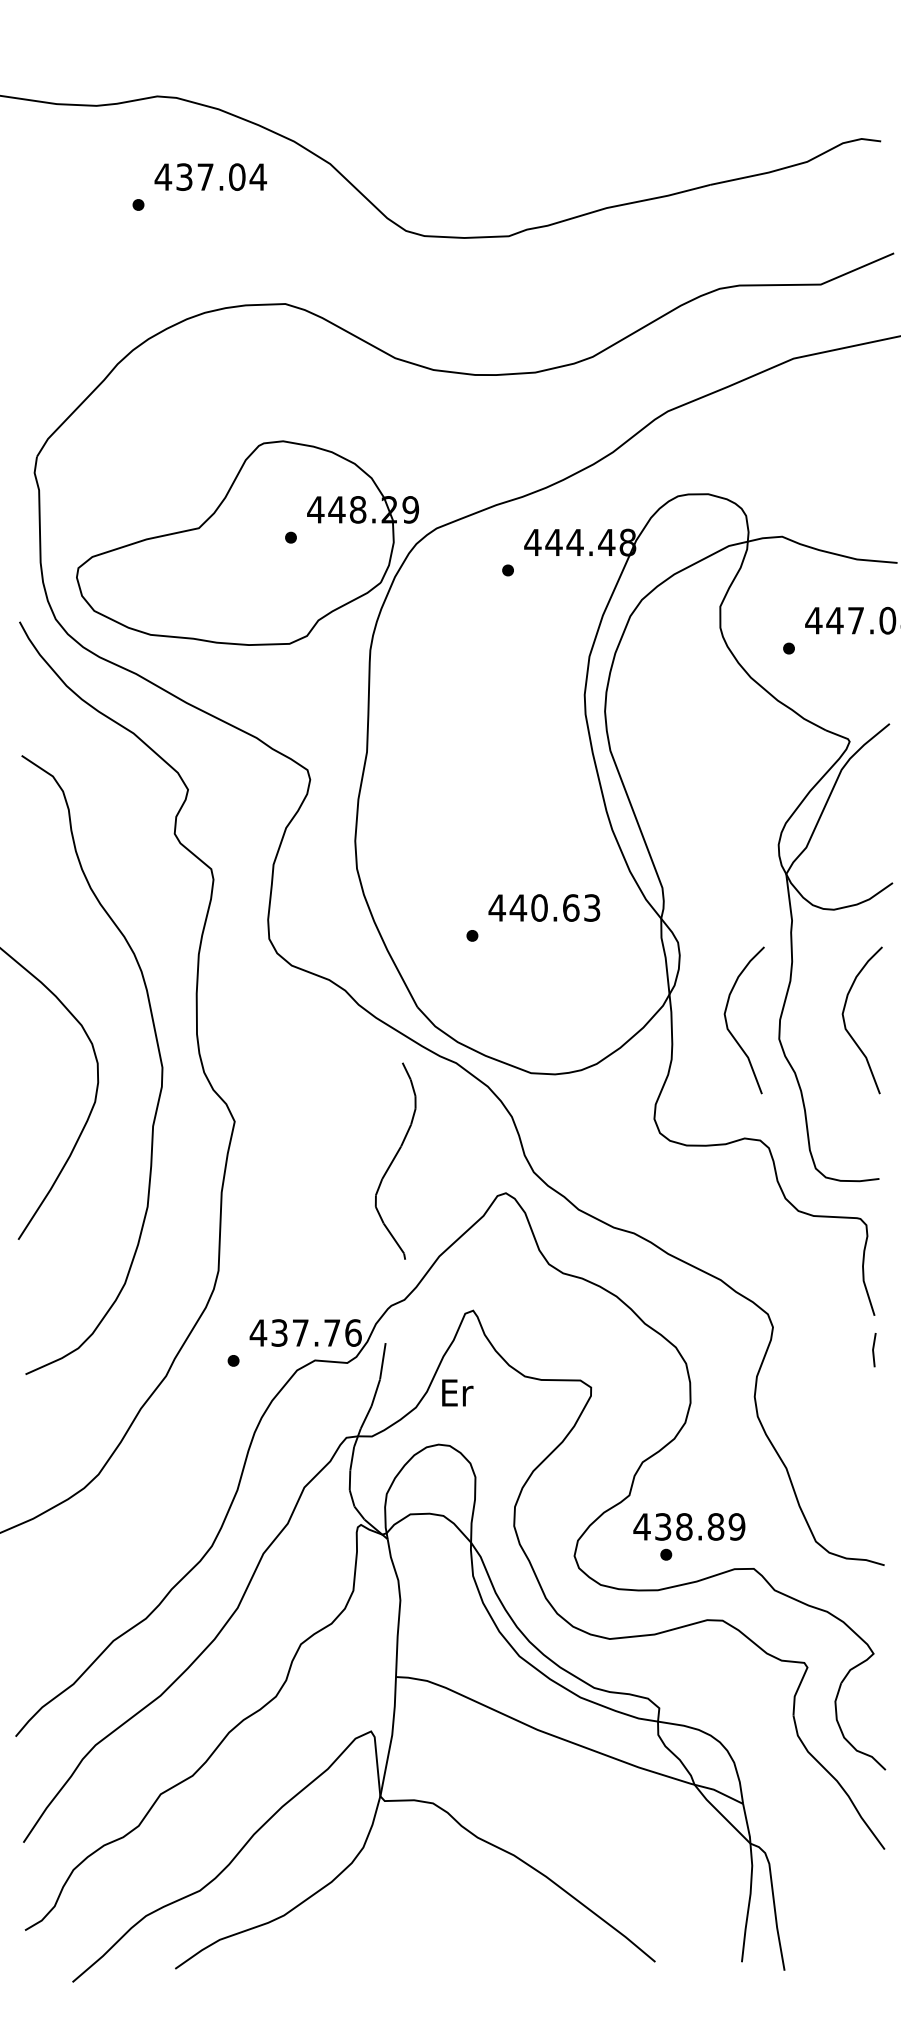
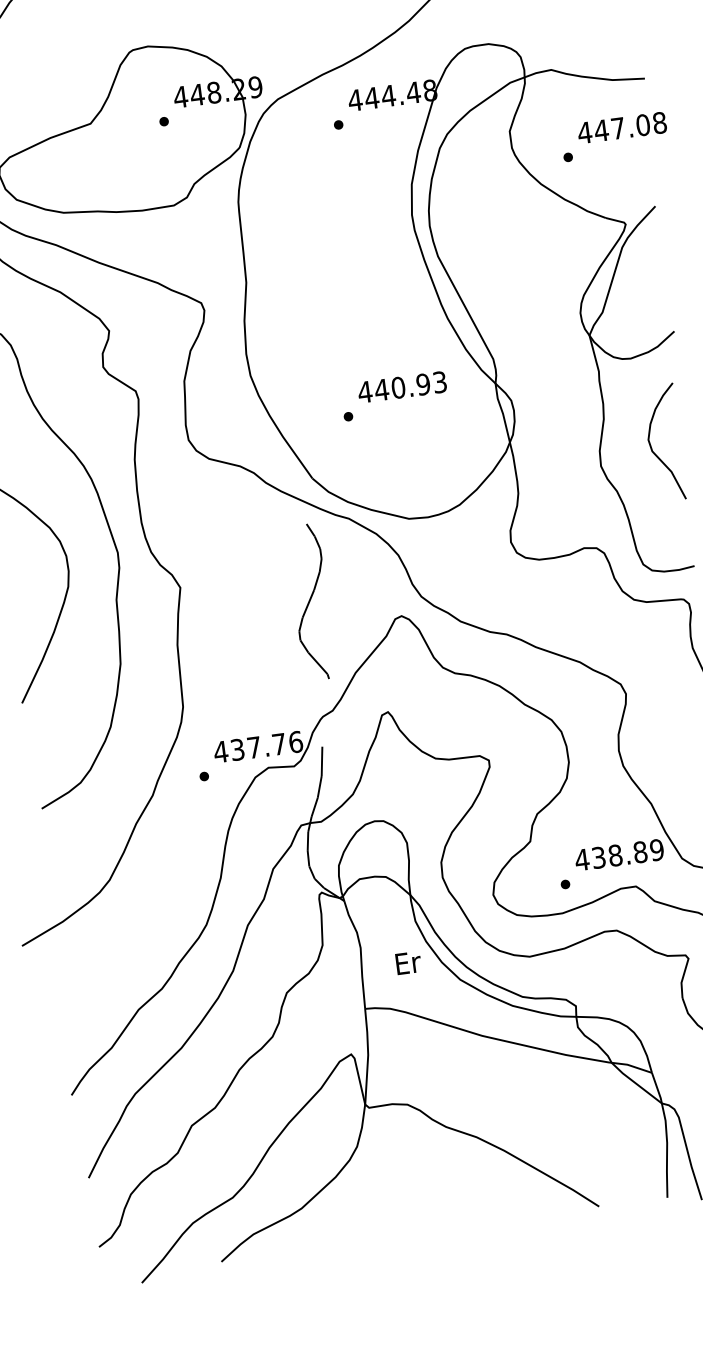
text: (570, 907) -> (422, 384), 440.63 -> 440.93
curve: (727, 1022) -> (558, 458), removed
text: (457, 1392) -> (408, 962), moved
text: (689, 1526) -> (619, 854), moved

